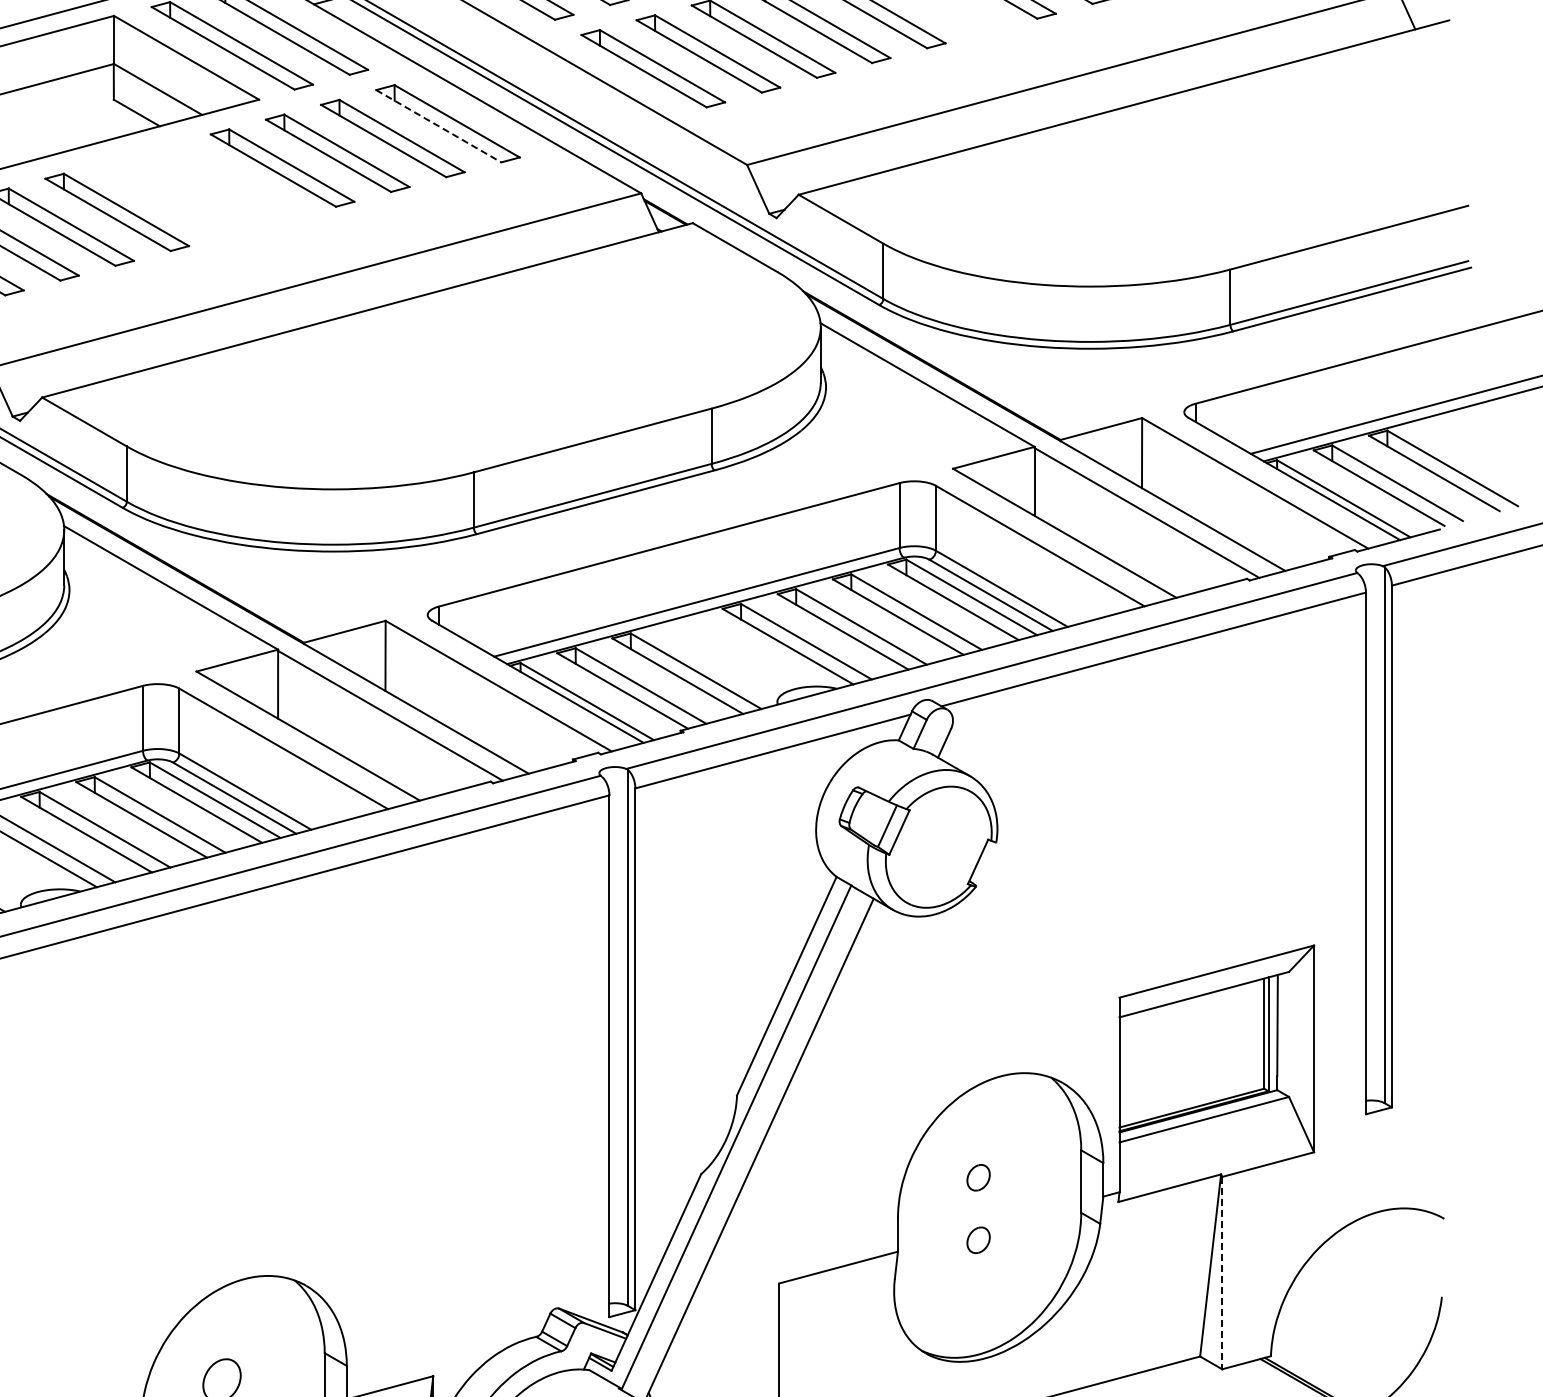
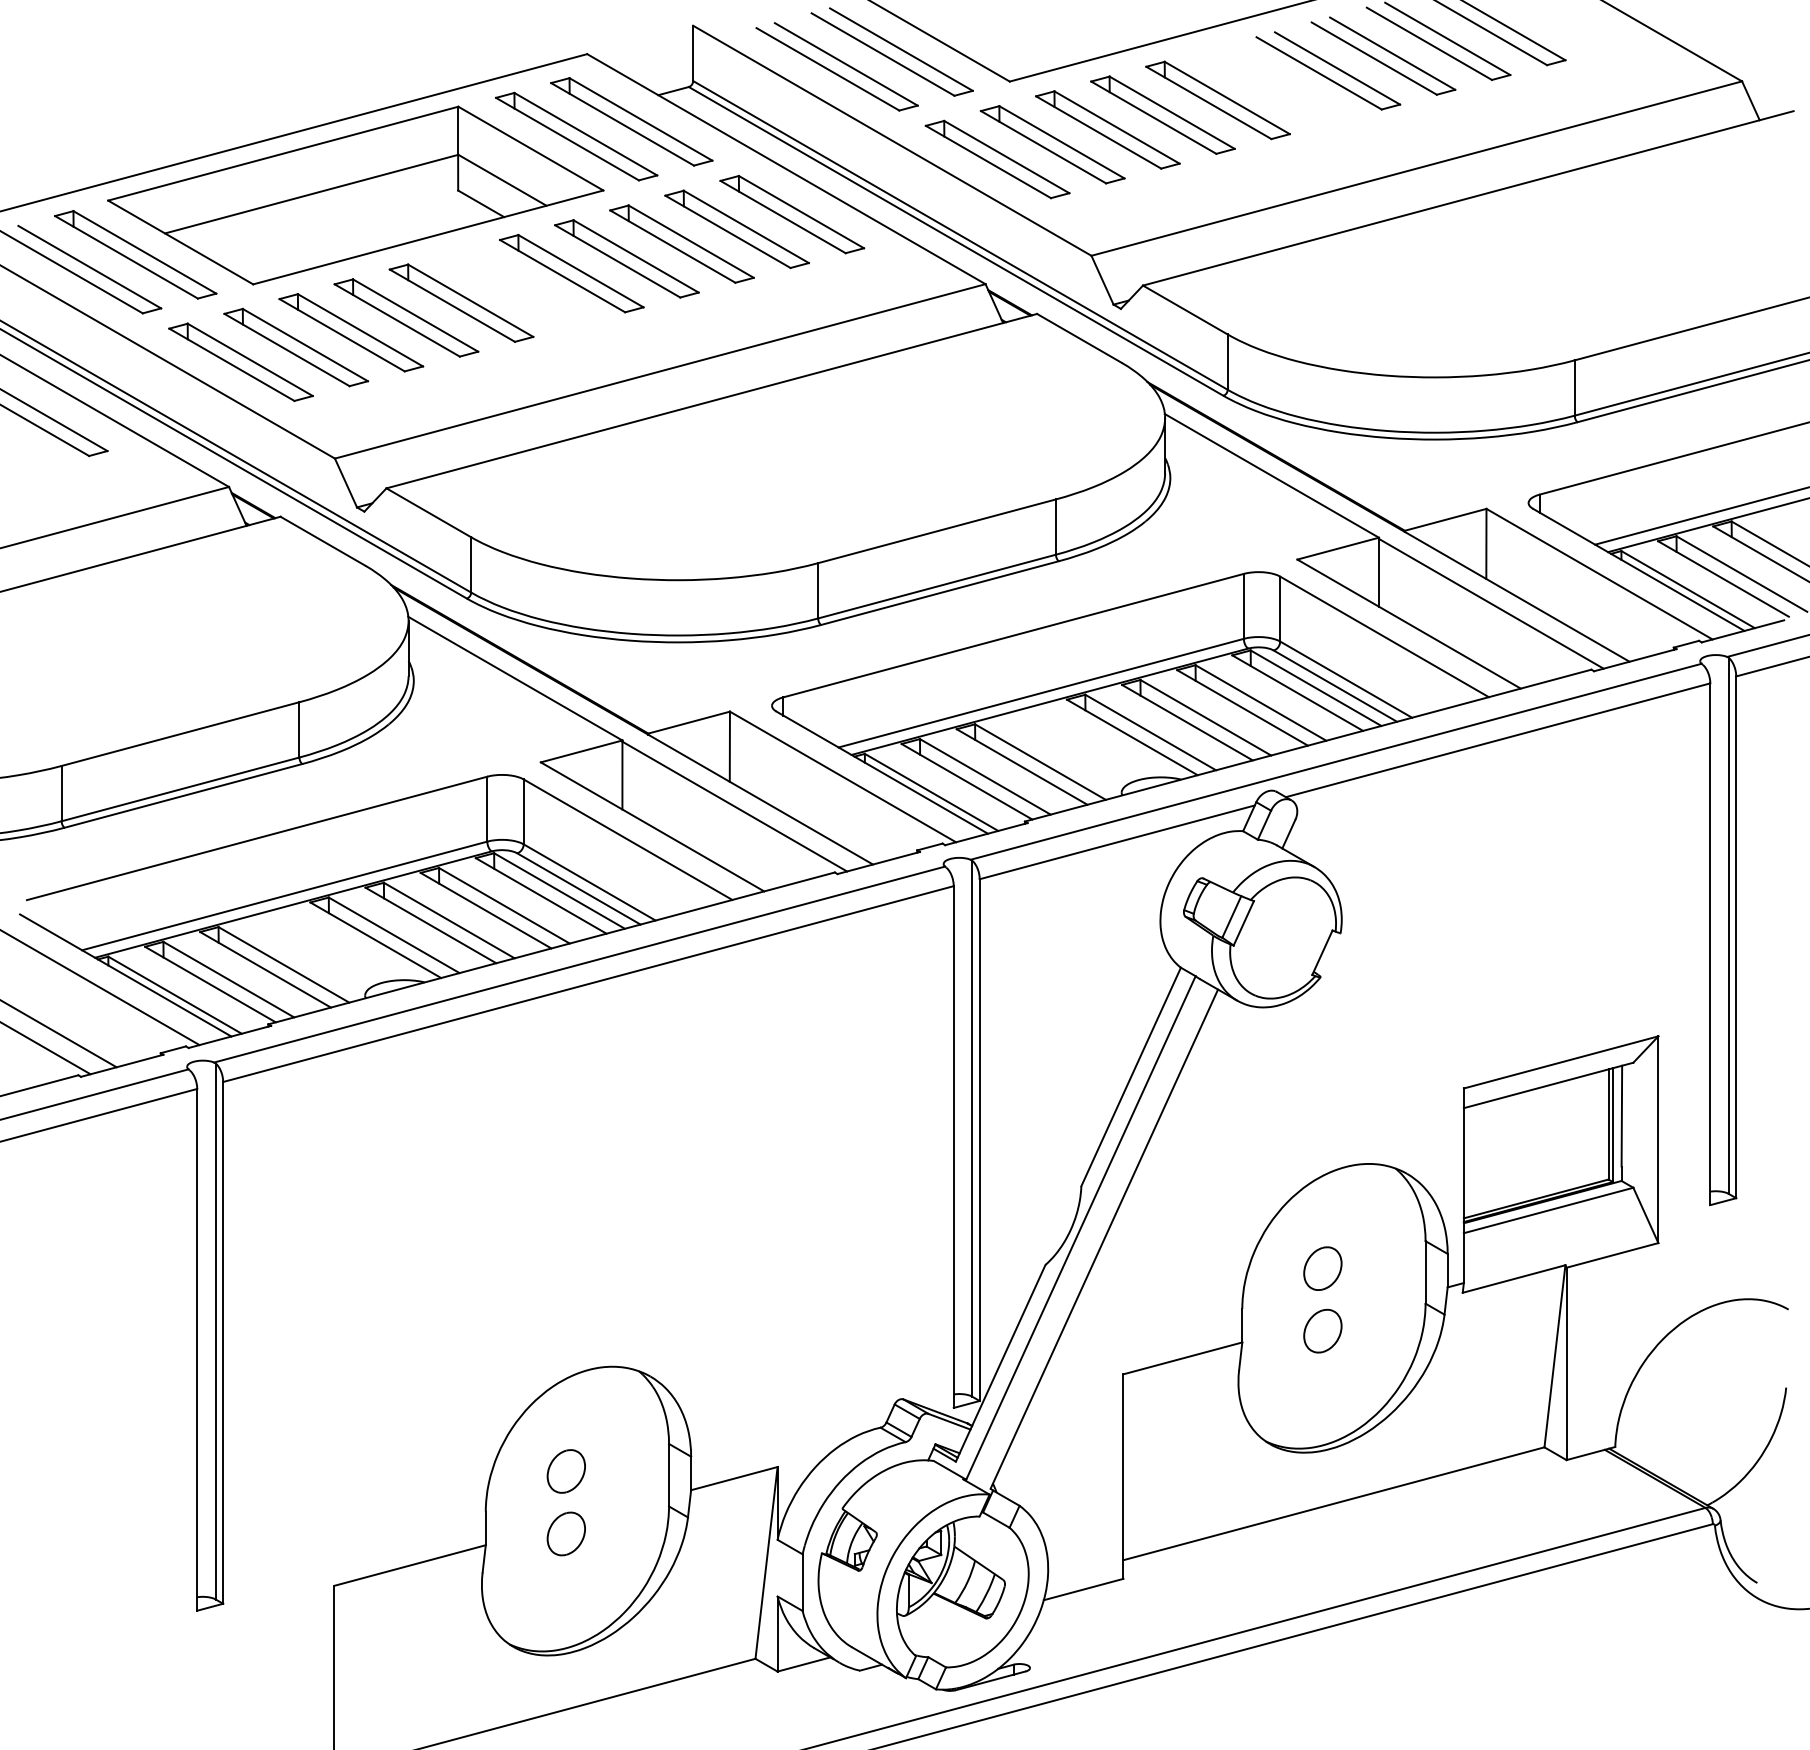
line: (439, 126) -> (783, 217), dashed -> solid
part: (227, 182) -> (571, 273), added
part: (978, 1177) -> (1322, 1268), size x1.67
part: (978, 1239) -> (1322, 1330), size x1.67
line: (1222, 1273) -> (1566, 1364), dashed -> solid

